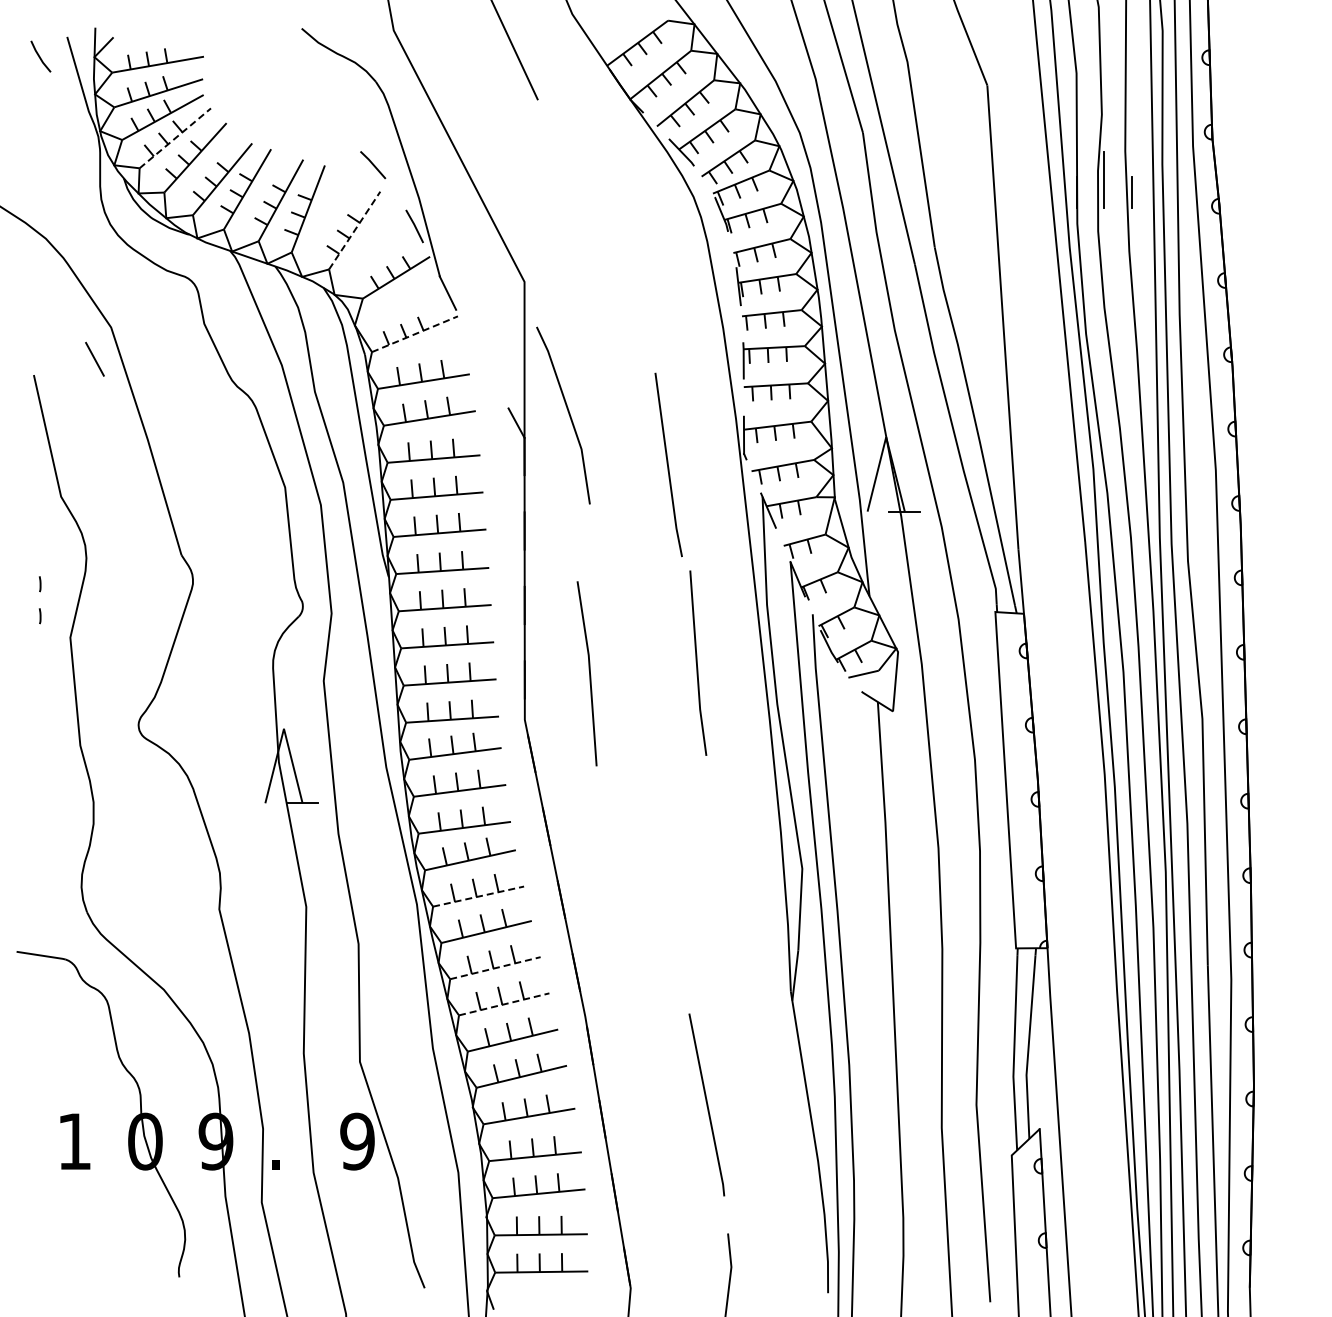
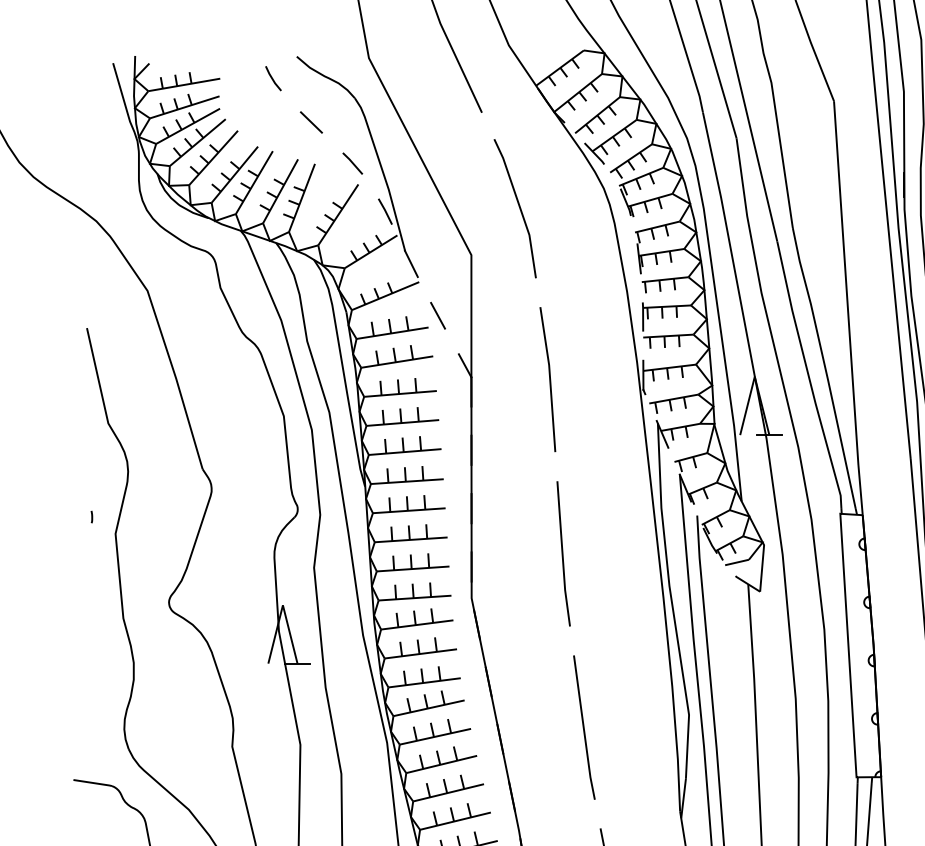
line: (40, 56) -> (273, 78), moved
line: (320, 112) -> (311, 122), added
line: (175, 138) -> (197, 142), dashed -> solid
line: (354, 230) -> (338, 214), dashed -> solid
line: (414, 334) -> (385, 296), dashed -> solid
line: (94, 358) -> (437, 315), moved
line: (568, 414) -> (519, 207), moved
line: (668, 464) -> (584, 727), moved
line: (40, 584) -> (92, 492), removed
line: (697, 662) -> (563, 553), moved
line: (589, 673) -> (549, 379), moved
line: (478, 896) -> (435, 736), dashed -> solid
line: (495, 968) -> (448, 793), dashed -> solid
line: (504, 1004) -> (455, 821), dashed -> solid

